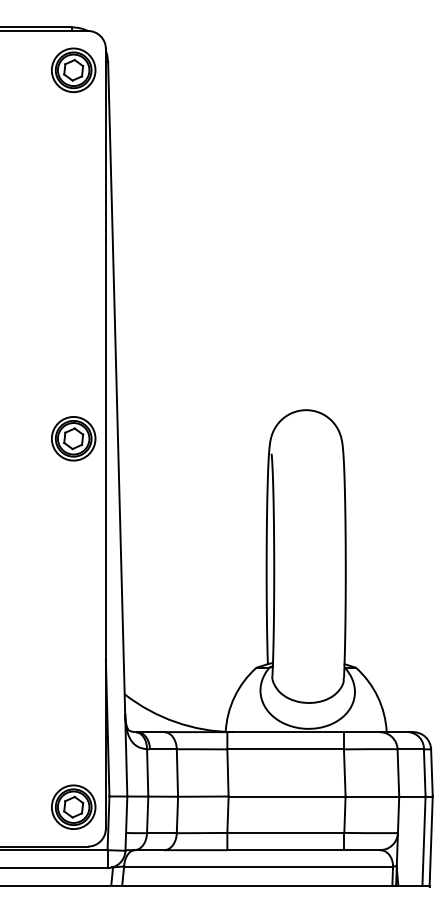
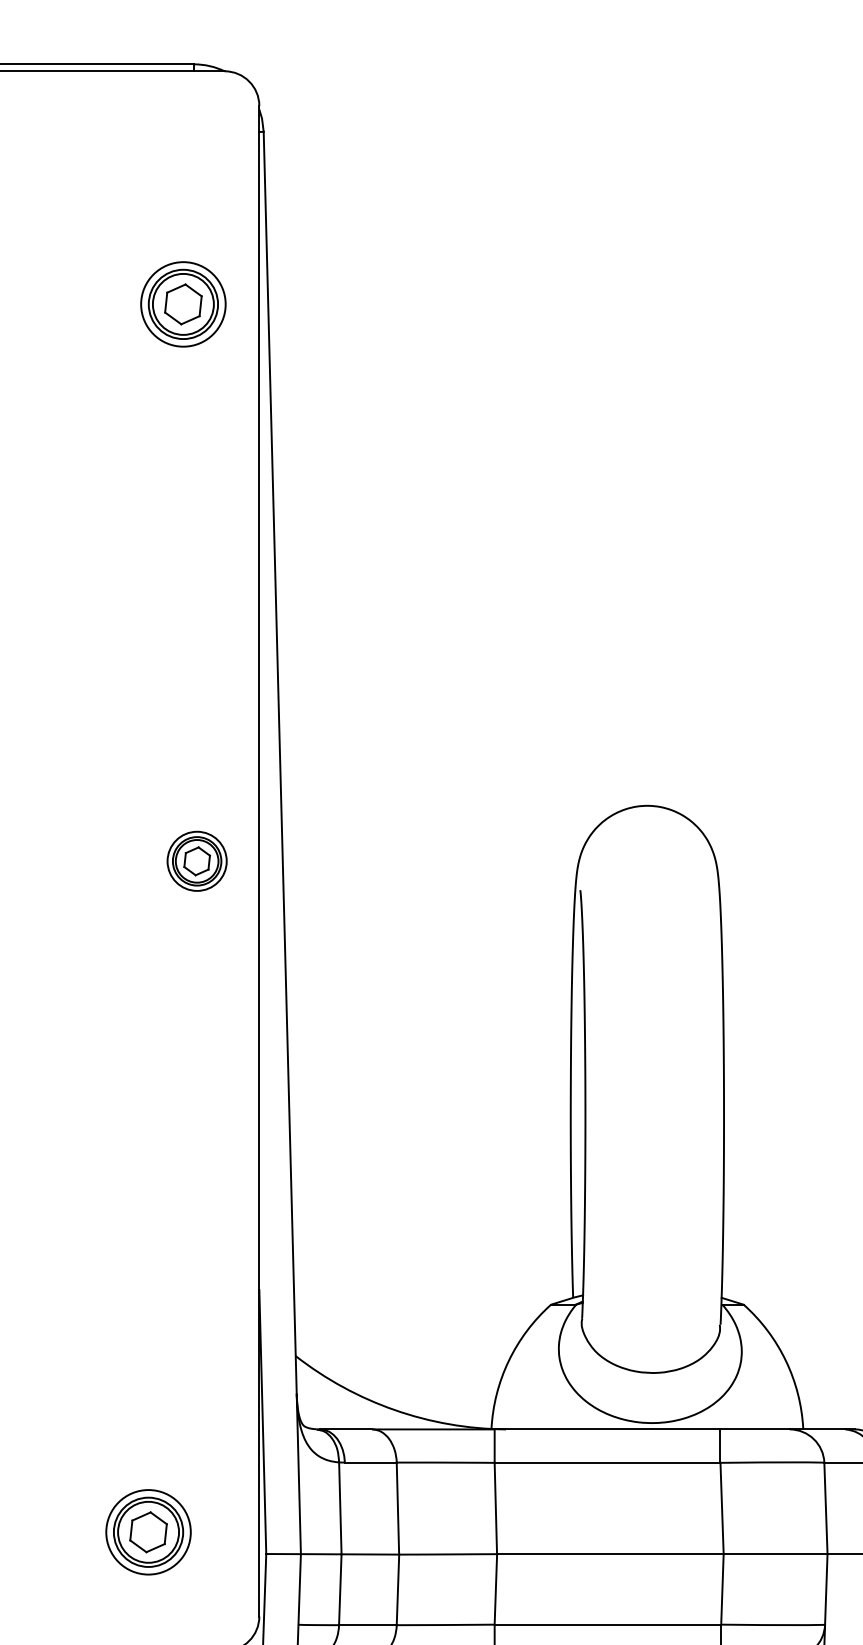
part: (73, 69) -> (183, 302), moved
part: (73, 438) -> (196, 860), size x0.7
part: (73, 806) -> (148, 1530), moved

